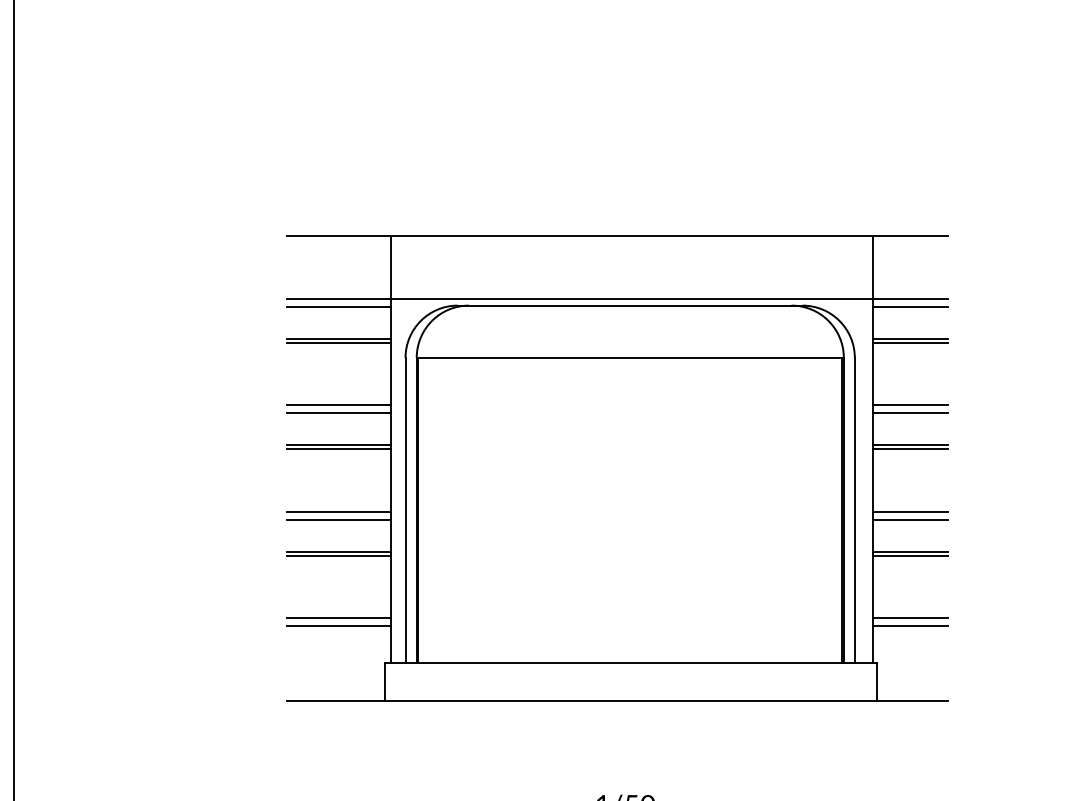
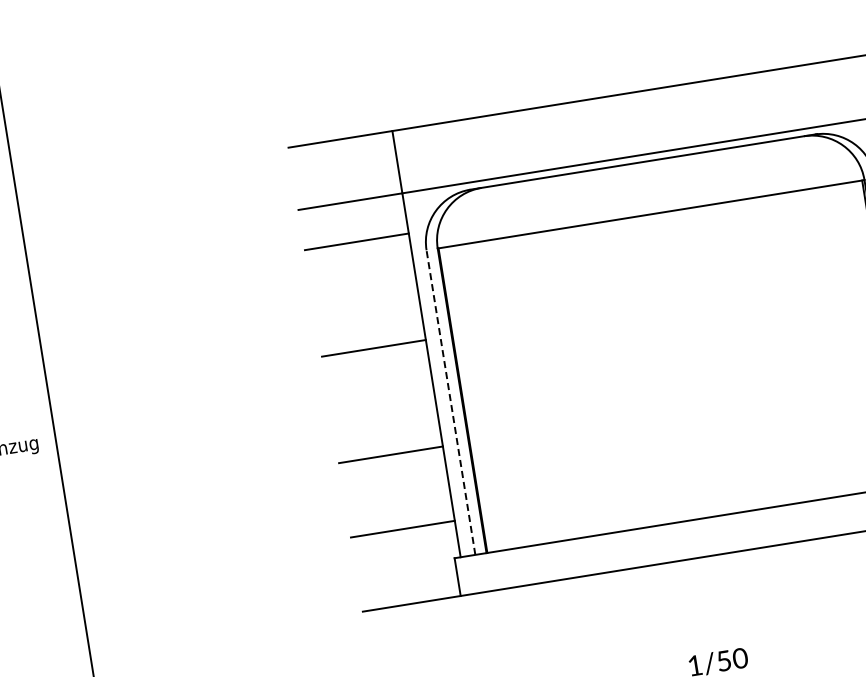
line: (338, 306) -> (351, 209), removed
line: (338, 342) -> (357, 245), removed
line: (338, 405) -> (367, 308), removed
line: (338, 413) -> (368, 316), removed
line: (338, 449) -> (374, 352), removed
line: (405, 509) -> (450, 401), solid -> dashed
line: (338, 511) -> (384, 414), removed
line: (338, 519) -> (385, 422), removed
line: (338, 555) -> (391, 458), removed
line: (338, 618) -> (401, 521), removed

